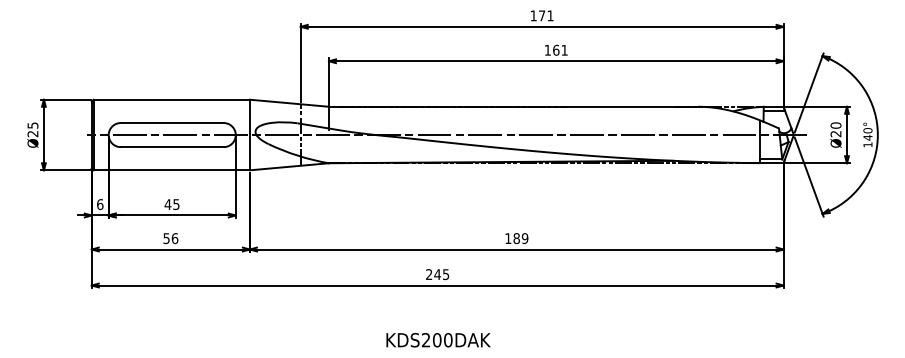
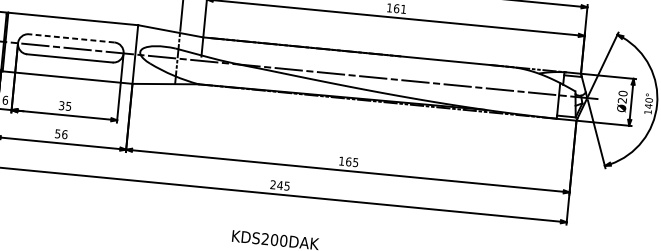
line: (172, 123) -> (71, 38), solid -> dashed
text: (167, 204) -> (61, 105), 45 -> 35
text: (520, 238) -> (351, 162), 189 -> 165

